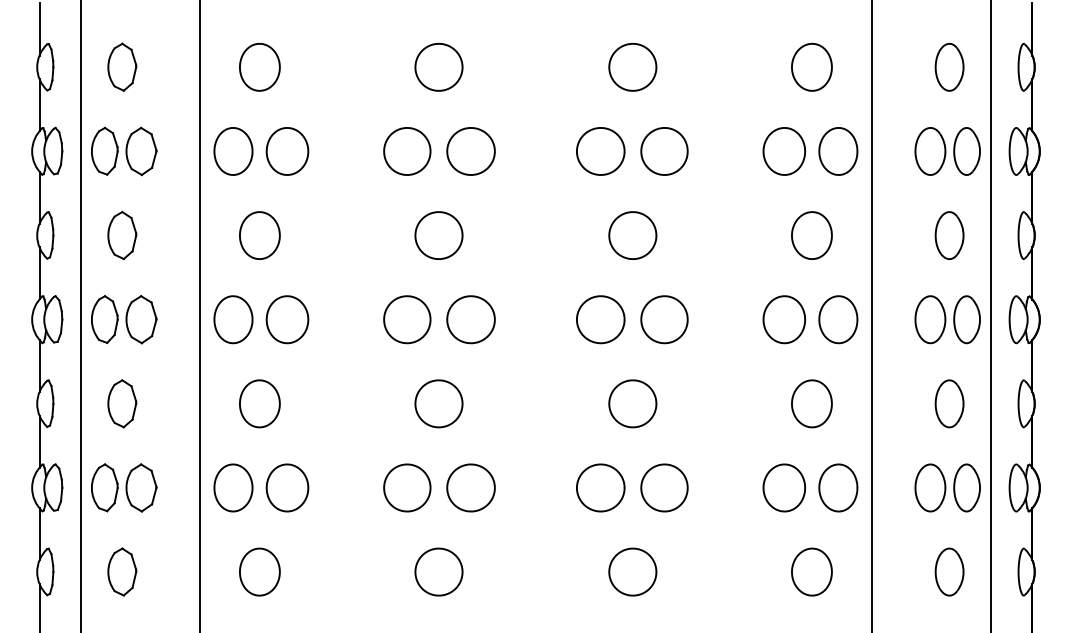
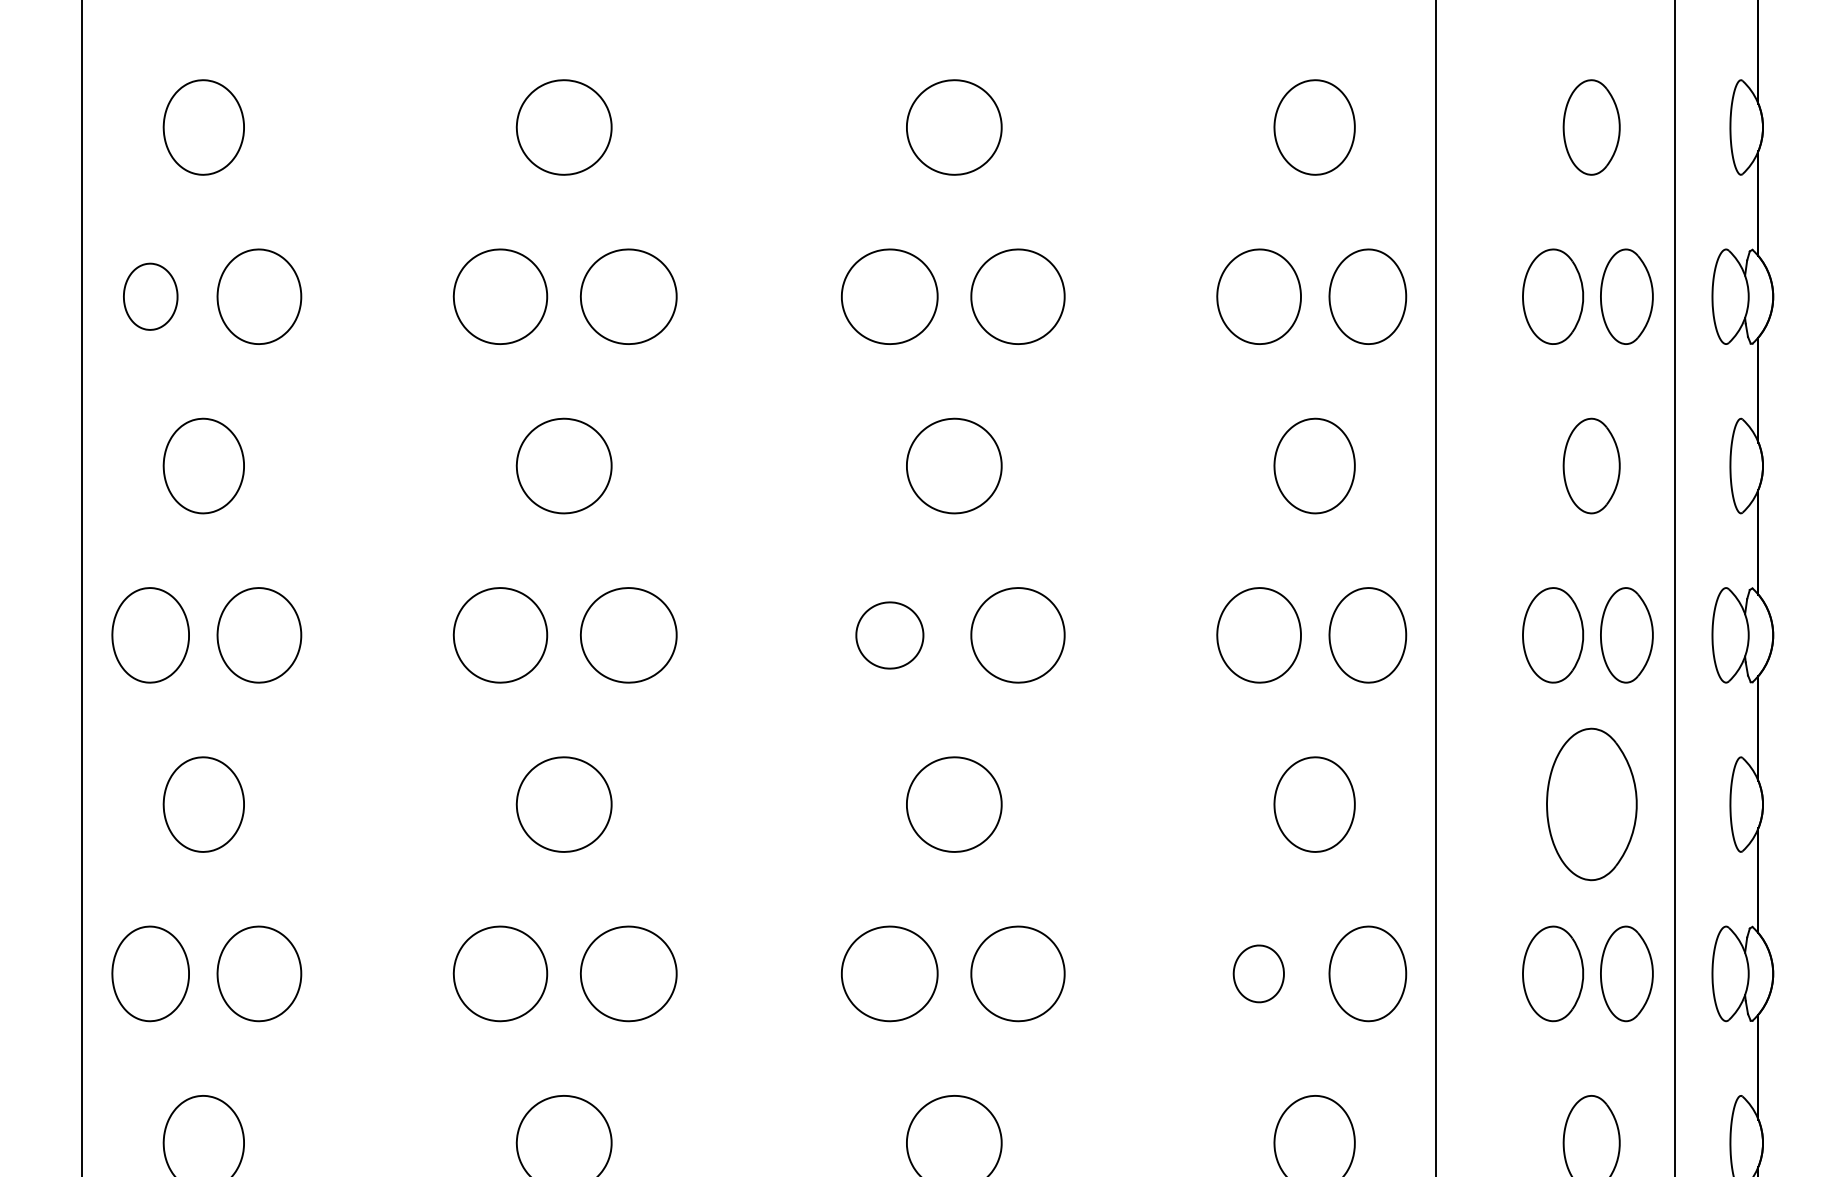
part: (233, 151) -> (150, 296), size x0.7
part: (600, 319) -> (889, 634), size x0.7
part: (949, 403) -> (1591, 803), size x1.6
part: (783, 487) -> (1257, 972), size x0.6

